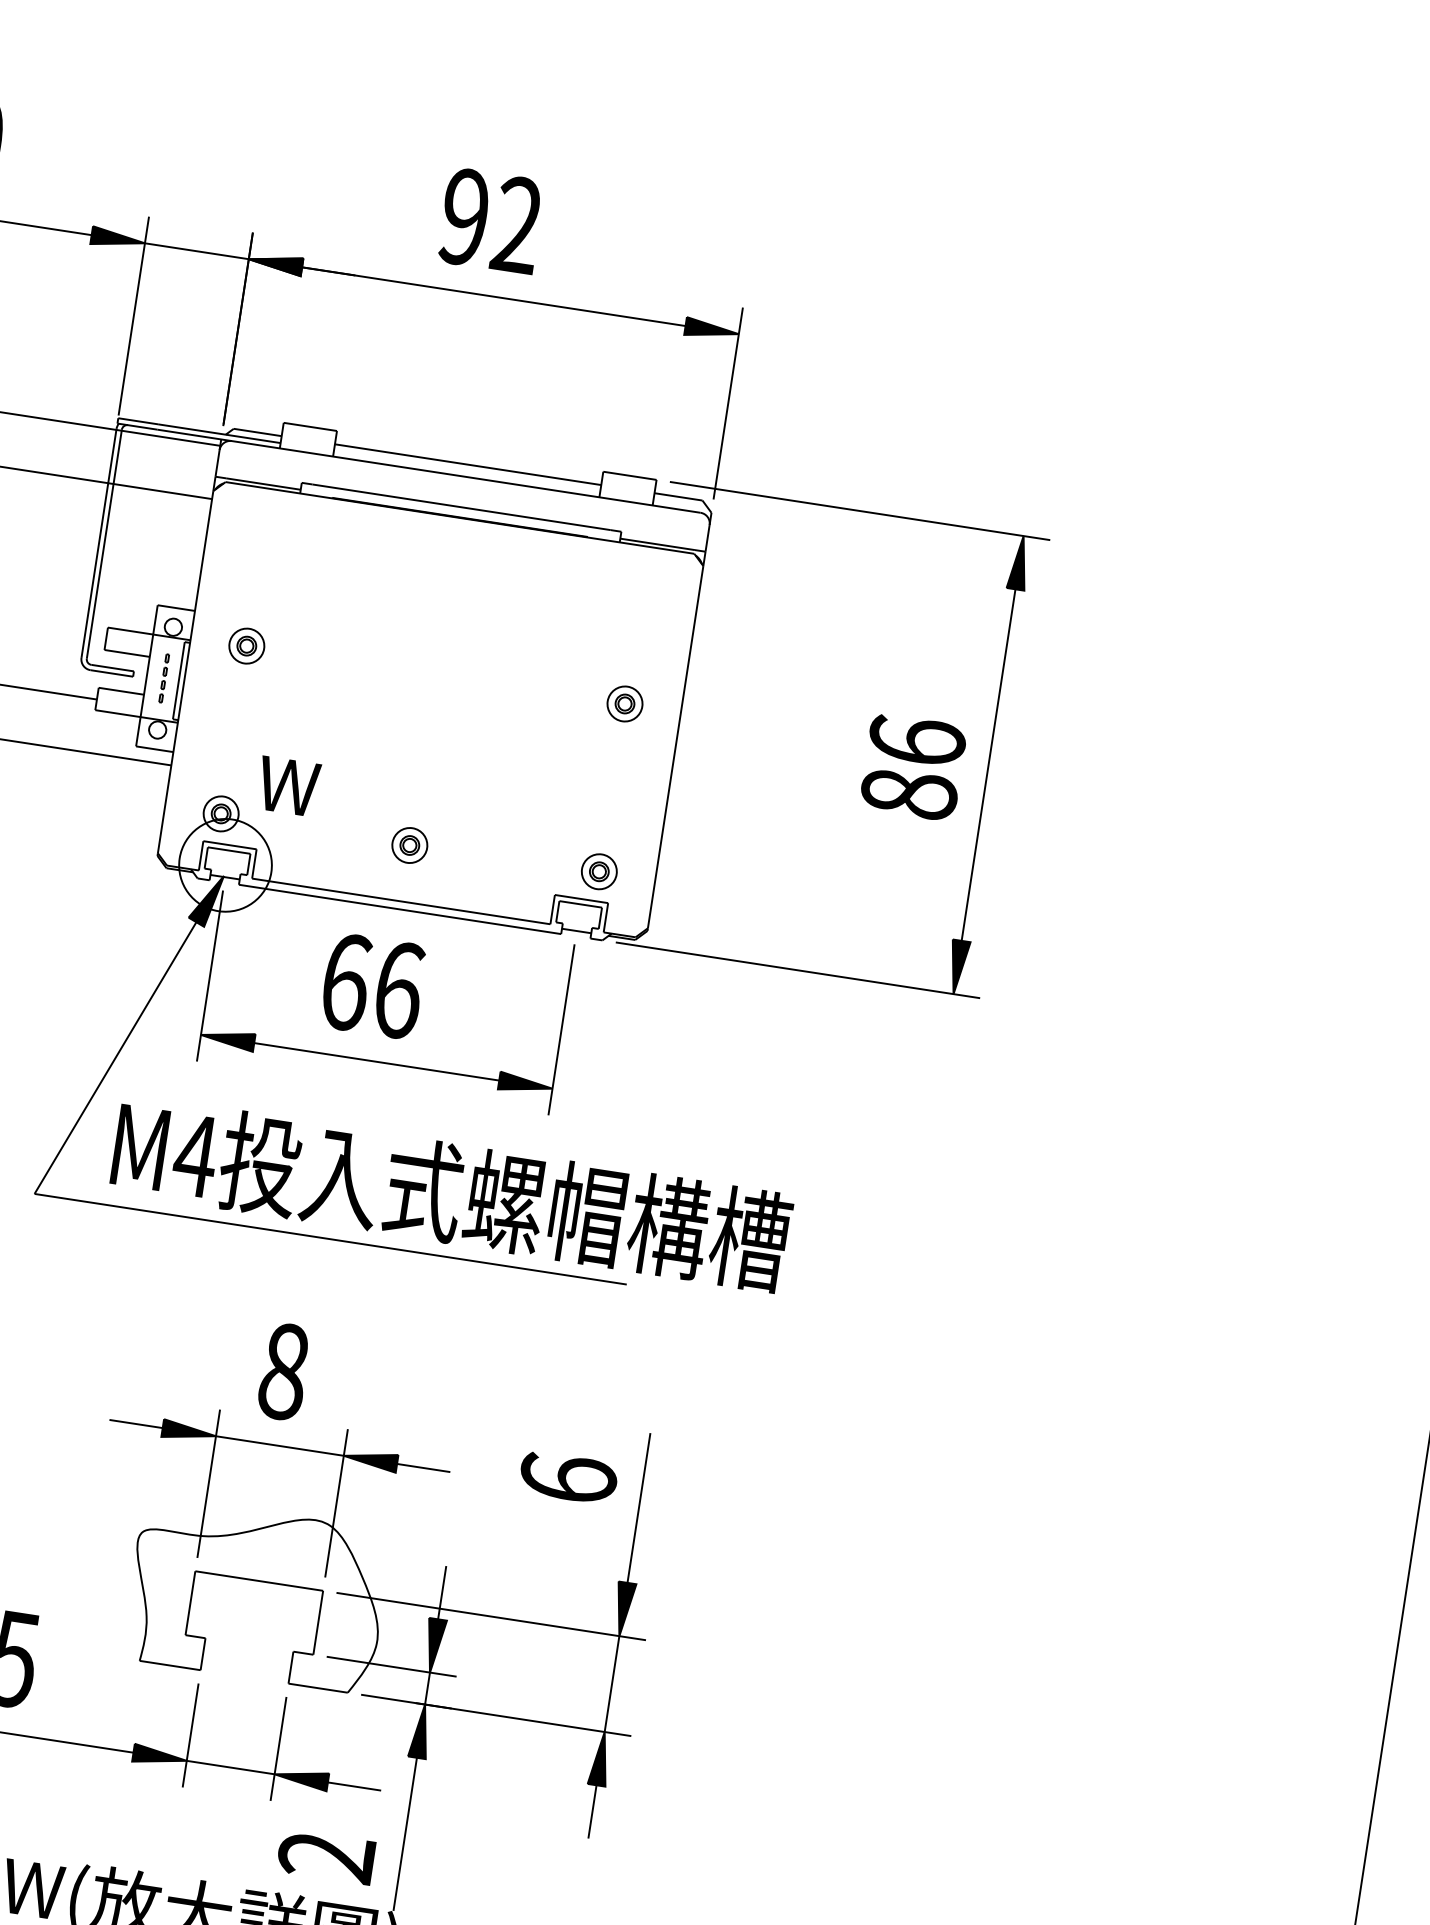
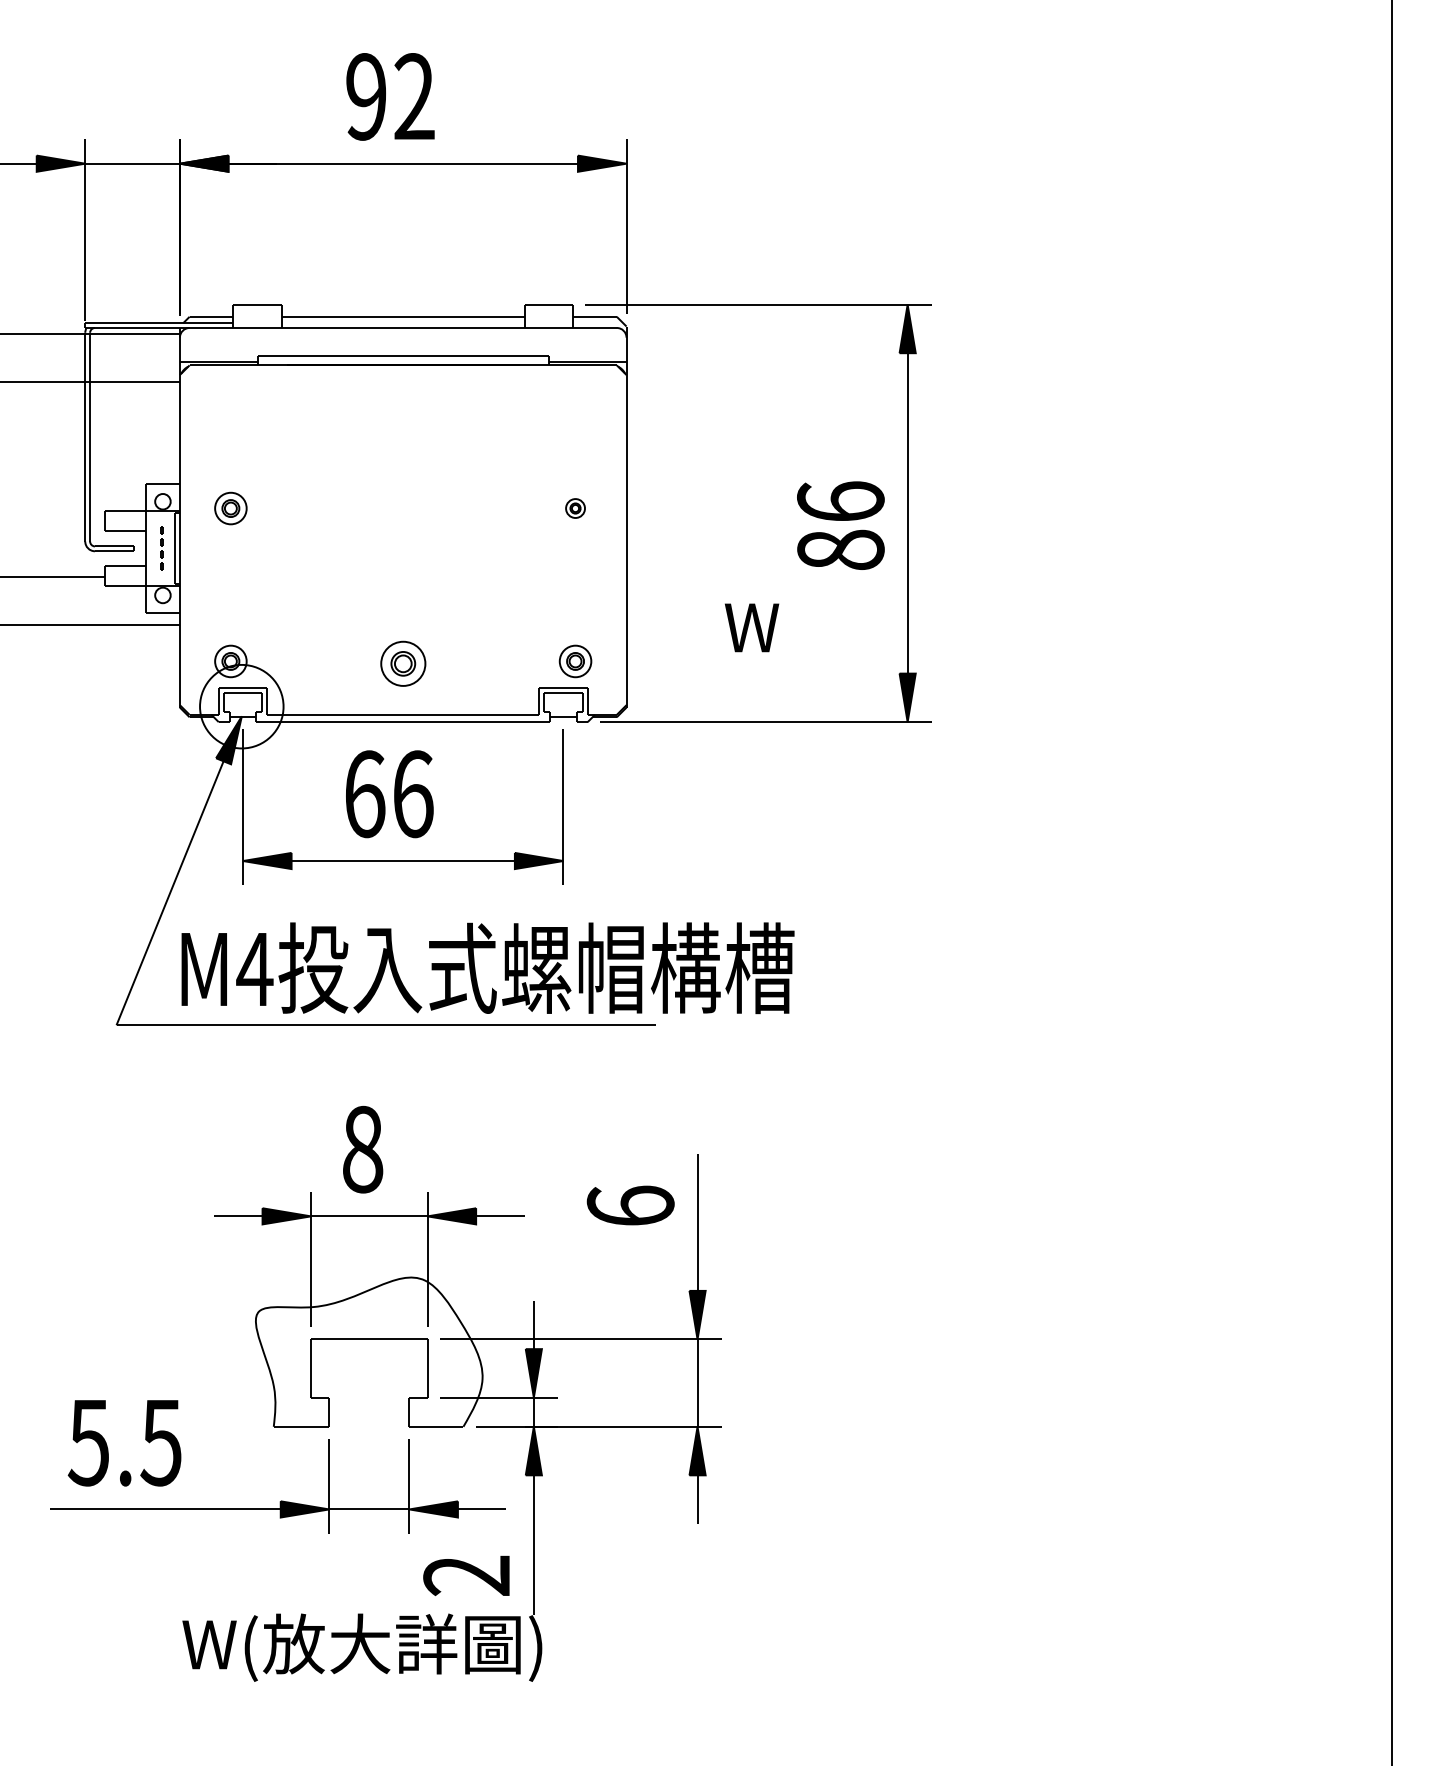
part: (624, 703) -> (575, 508), size x0.6
text: (288, 786) -> (752, 627), moved
part: (409, 844) -> (402, 663), size x1.4

